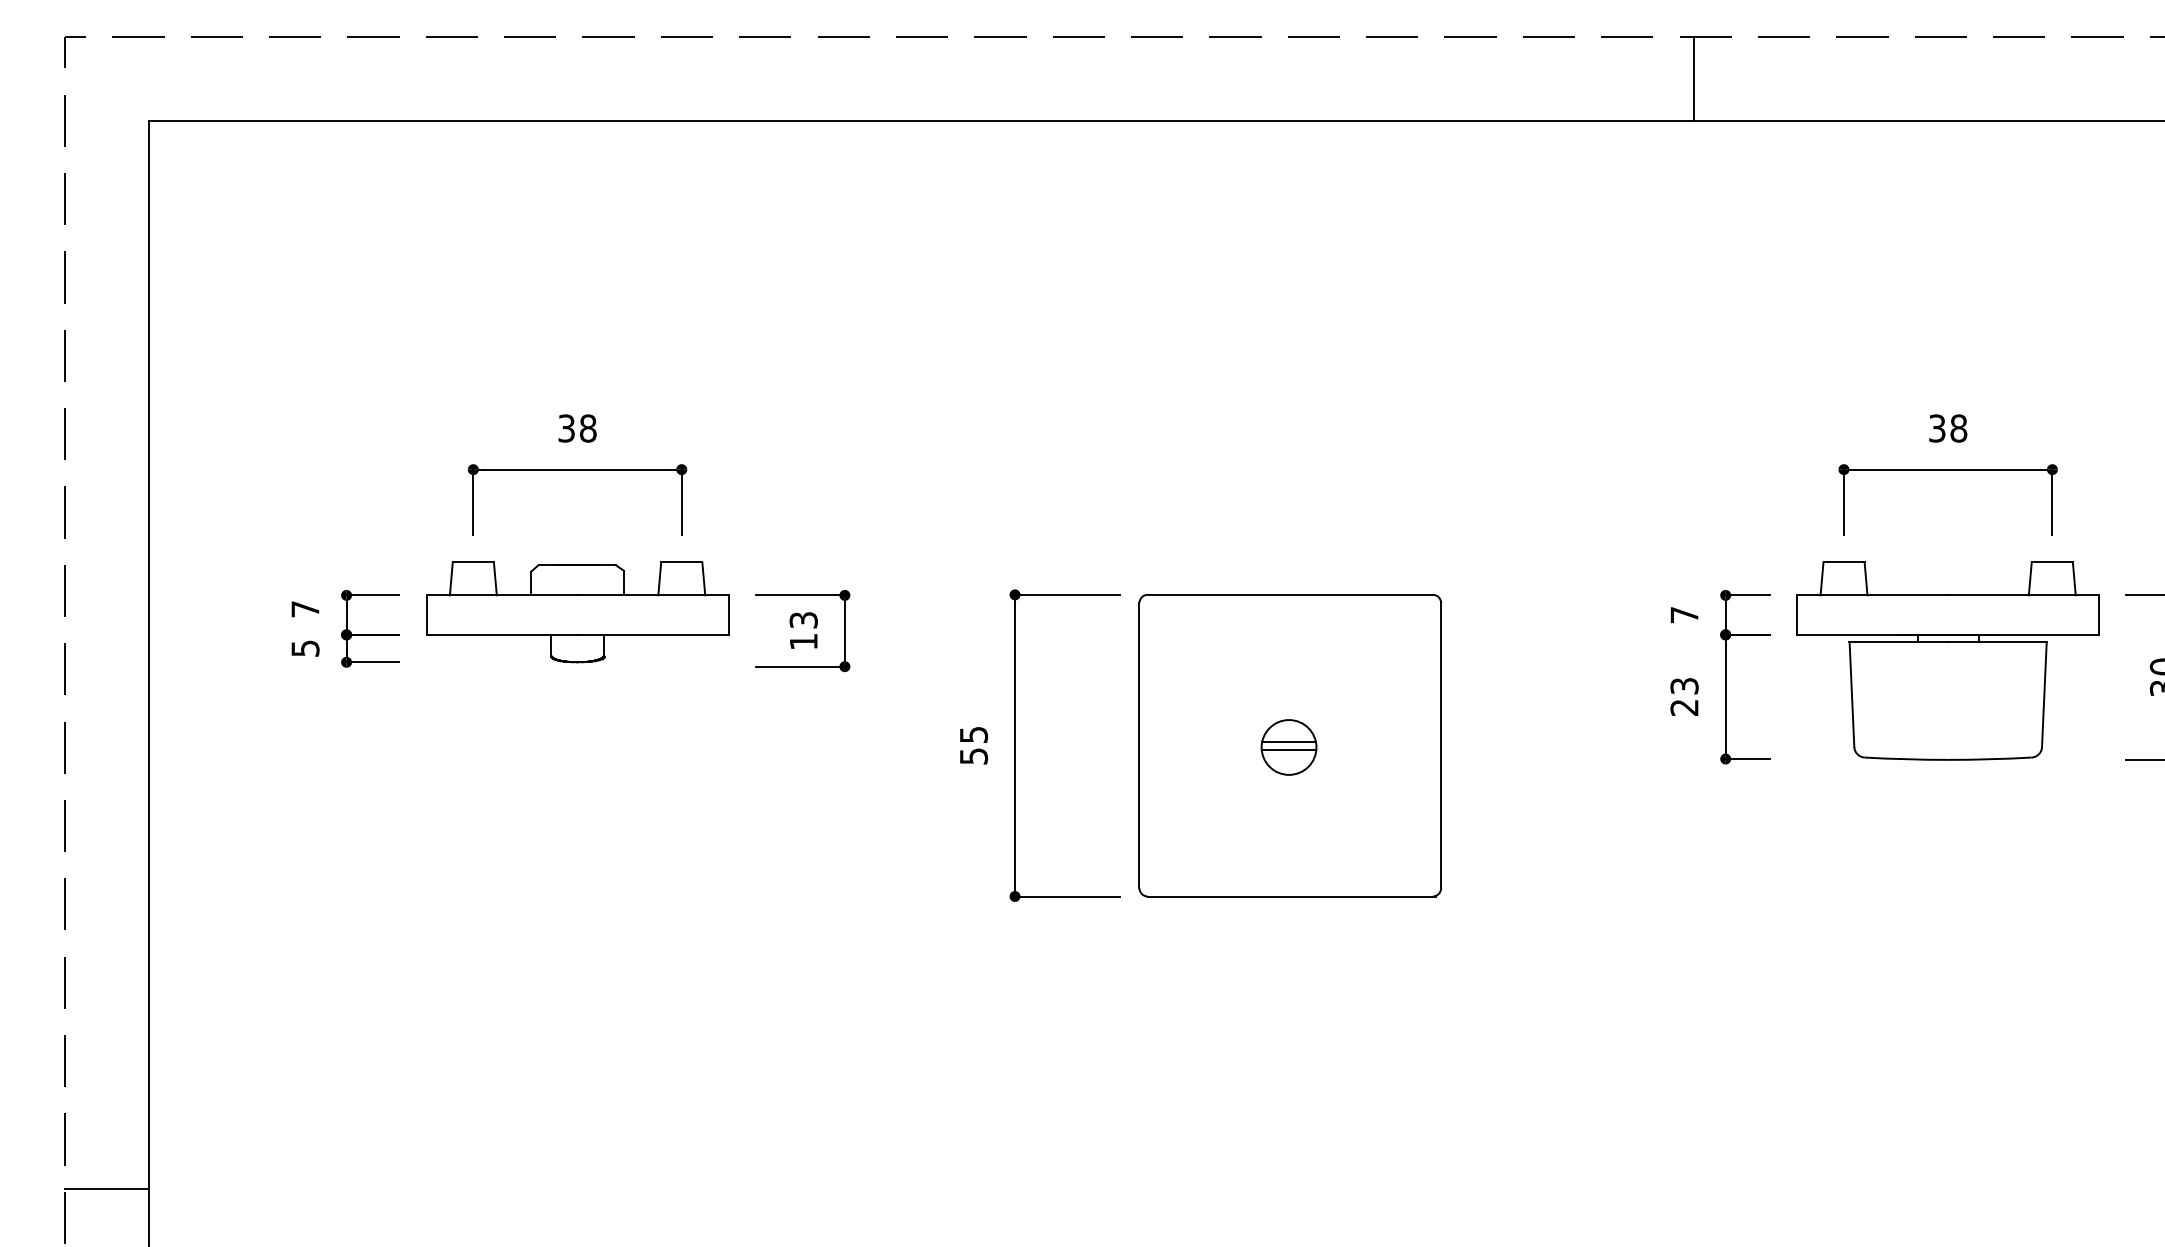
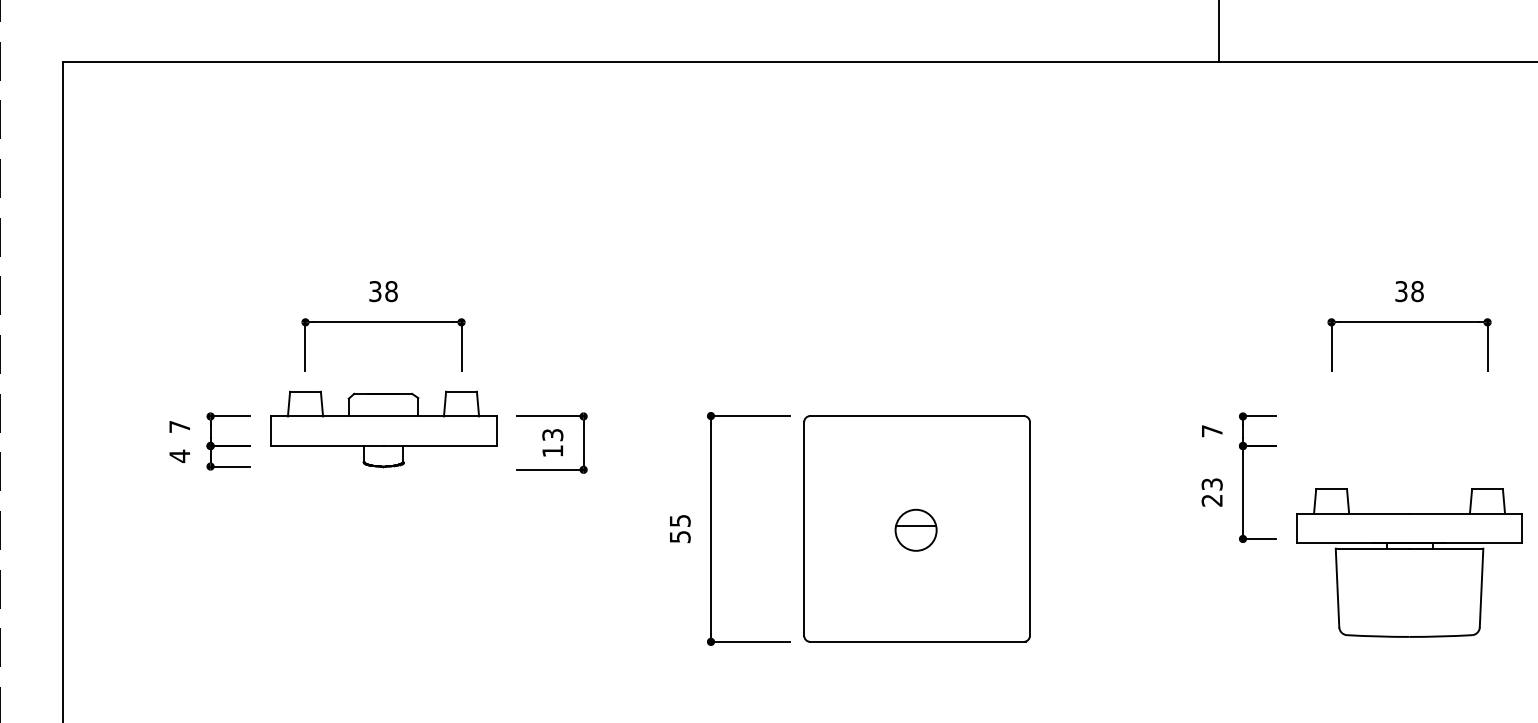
text: (305, 648) -> (179, 456), 5 -> 4
part: (1947, 660) -> (1409, 562), moved
line: (1288, 750) -> (915, 532), removed

